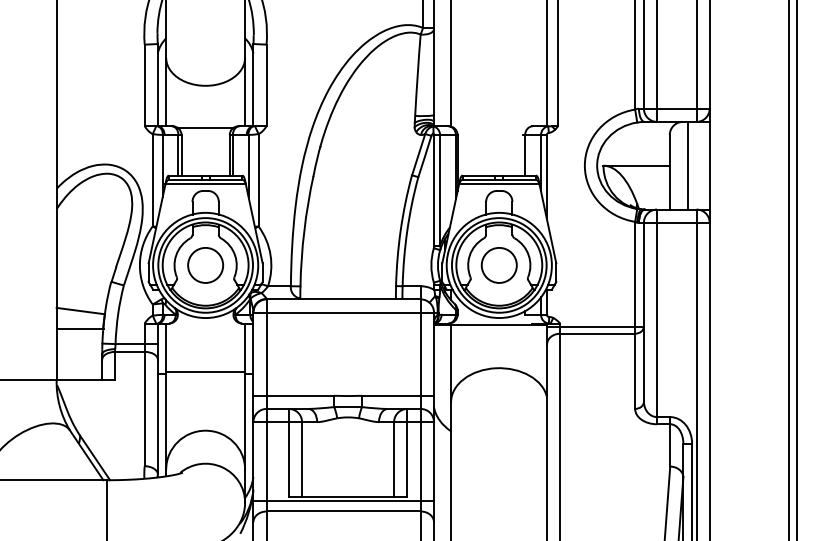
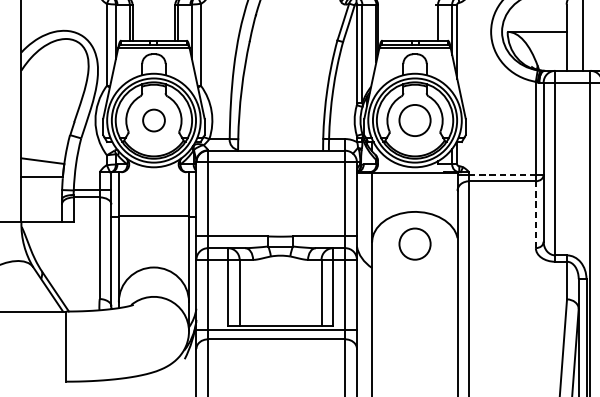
circle: (205, 265) -> (153, 120), size x0.7
line: (598, 326) -> (503, 174), solid -> dashed
line: (635, 371) -> (536, 214), solid -> dashed
circle: (498, 404) -> (414, 244), added

